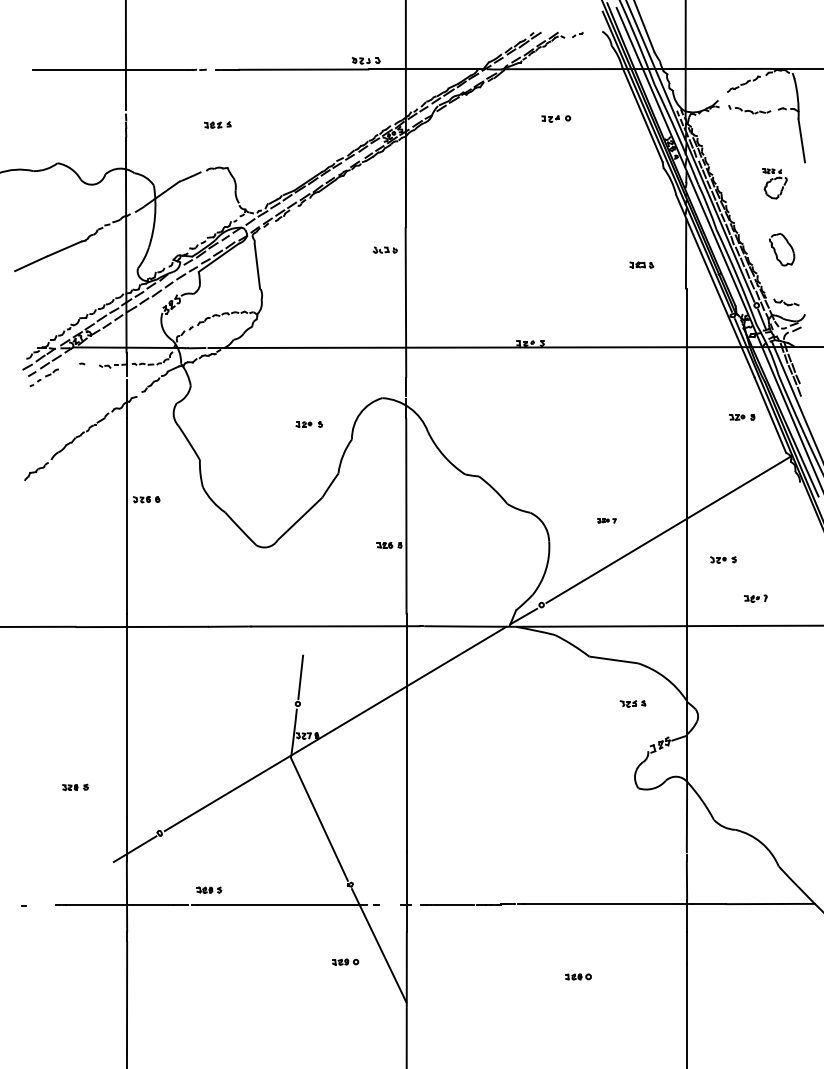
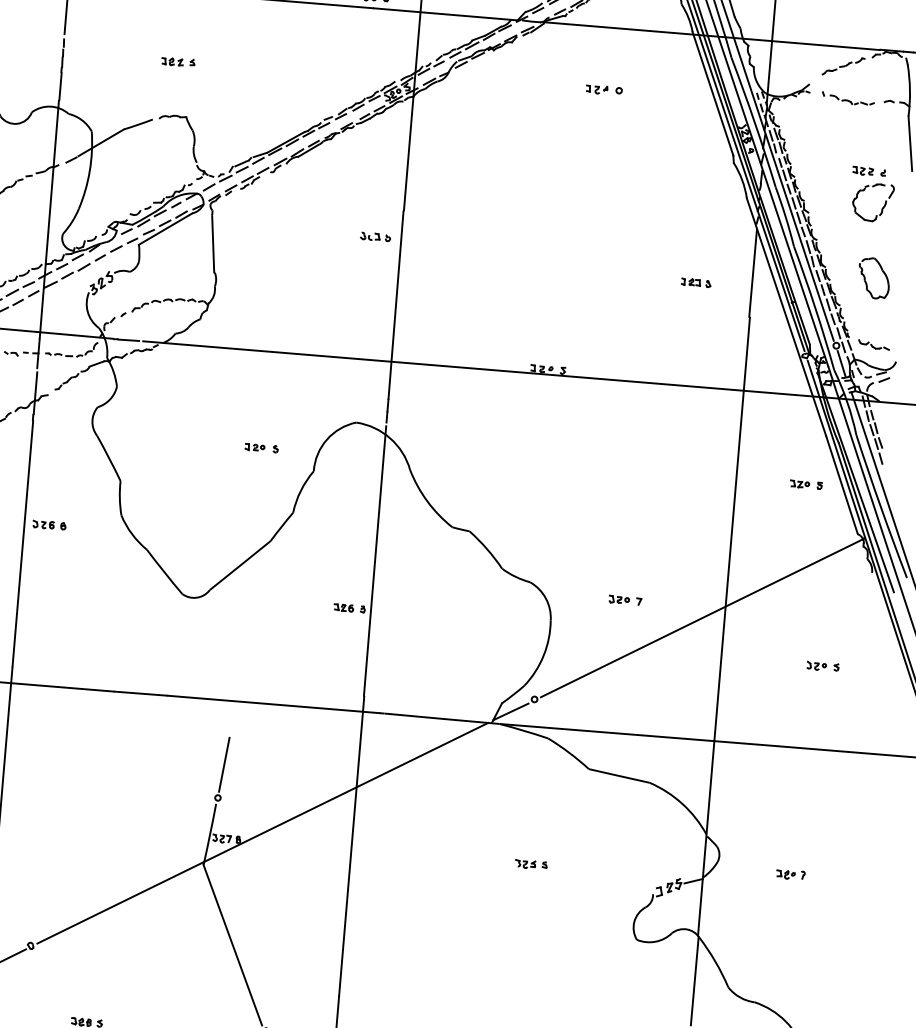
part: (774, 183) -> (871, 194), size x1.43
part: (606, 520) -> (624, 599), size x1.43
part: (723, 559) -> (823, 665), moved
part: (755, 598) -> (790, 874), moved
part: (632, 703) -> (530, 864), moved

